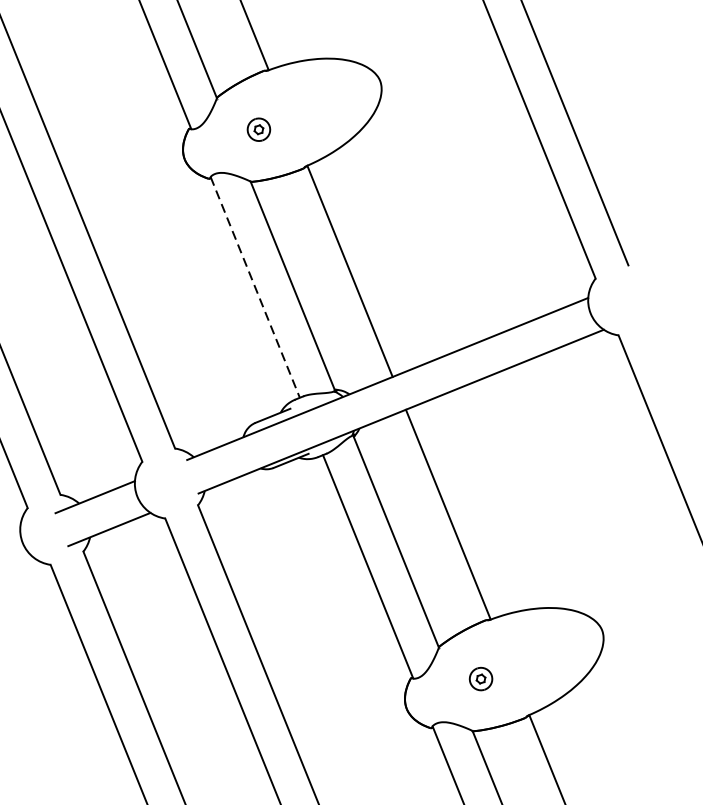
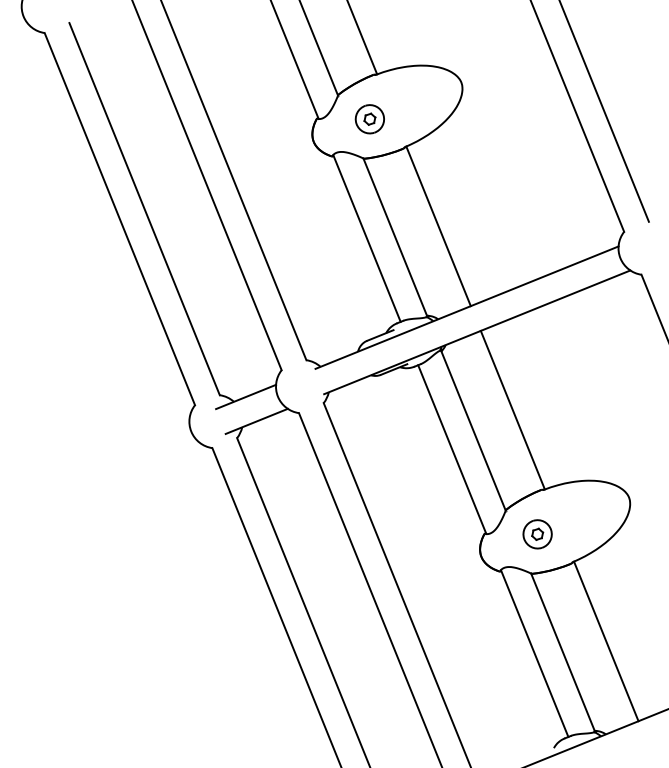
part: (258, 129) -> (369, 119), size x1.67
line: (254, 287) -> (366, 238), dashed -> solid
part: (480, 679) -> (537, 534), size x1.67

